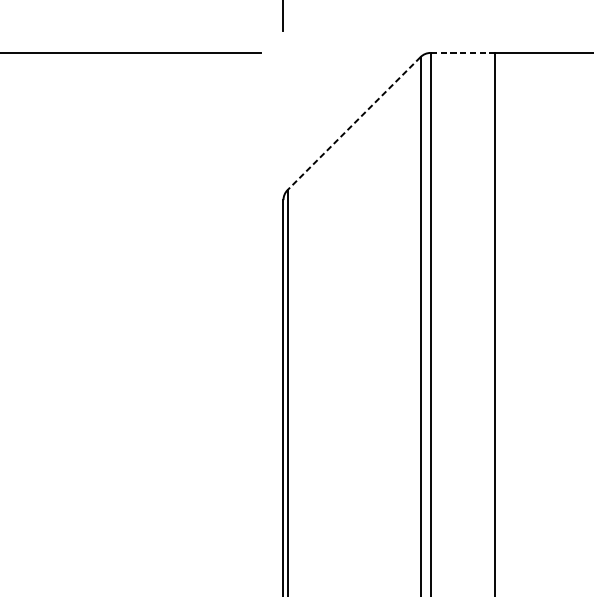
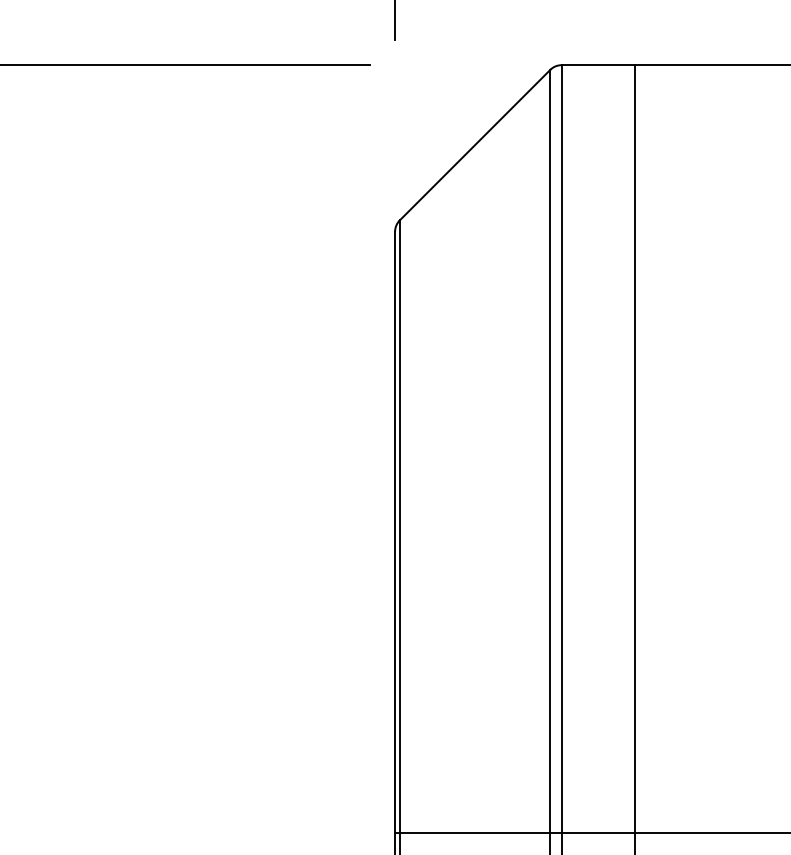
line: (463, 53) -> (598, 65), dashed -> solid
line: (353, 123) -> (474, 145), dashed -> solid

